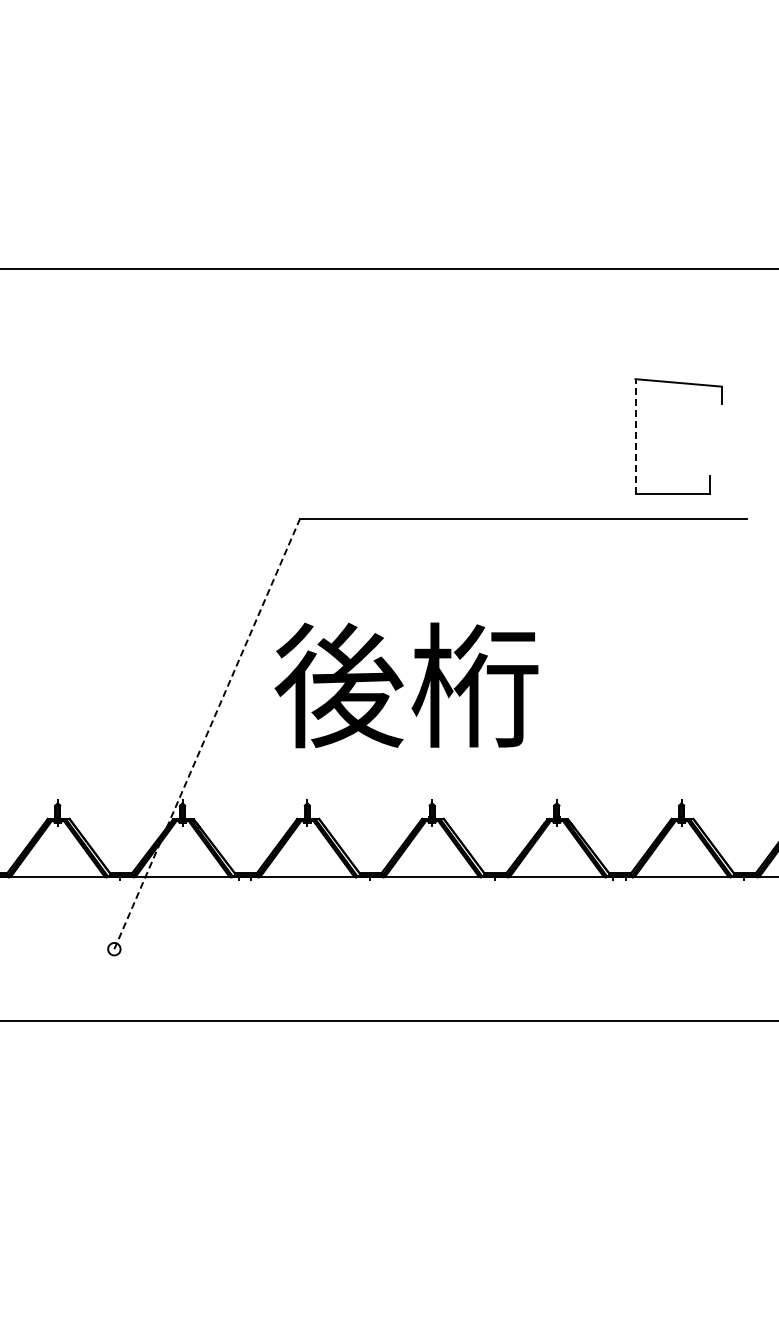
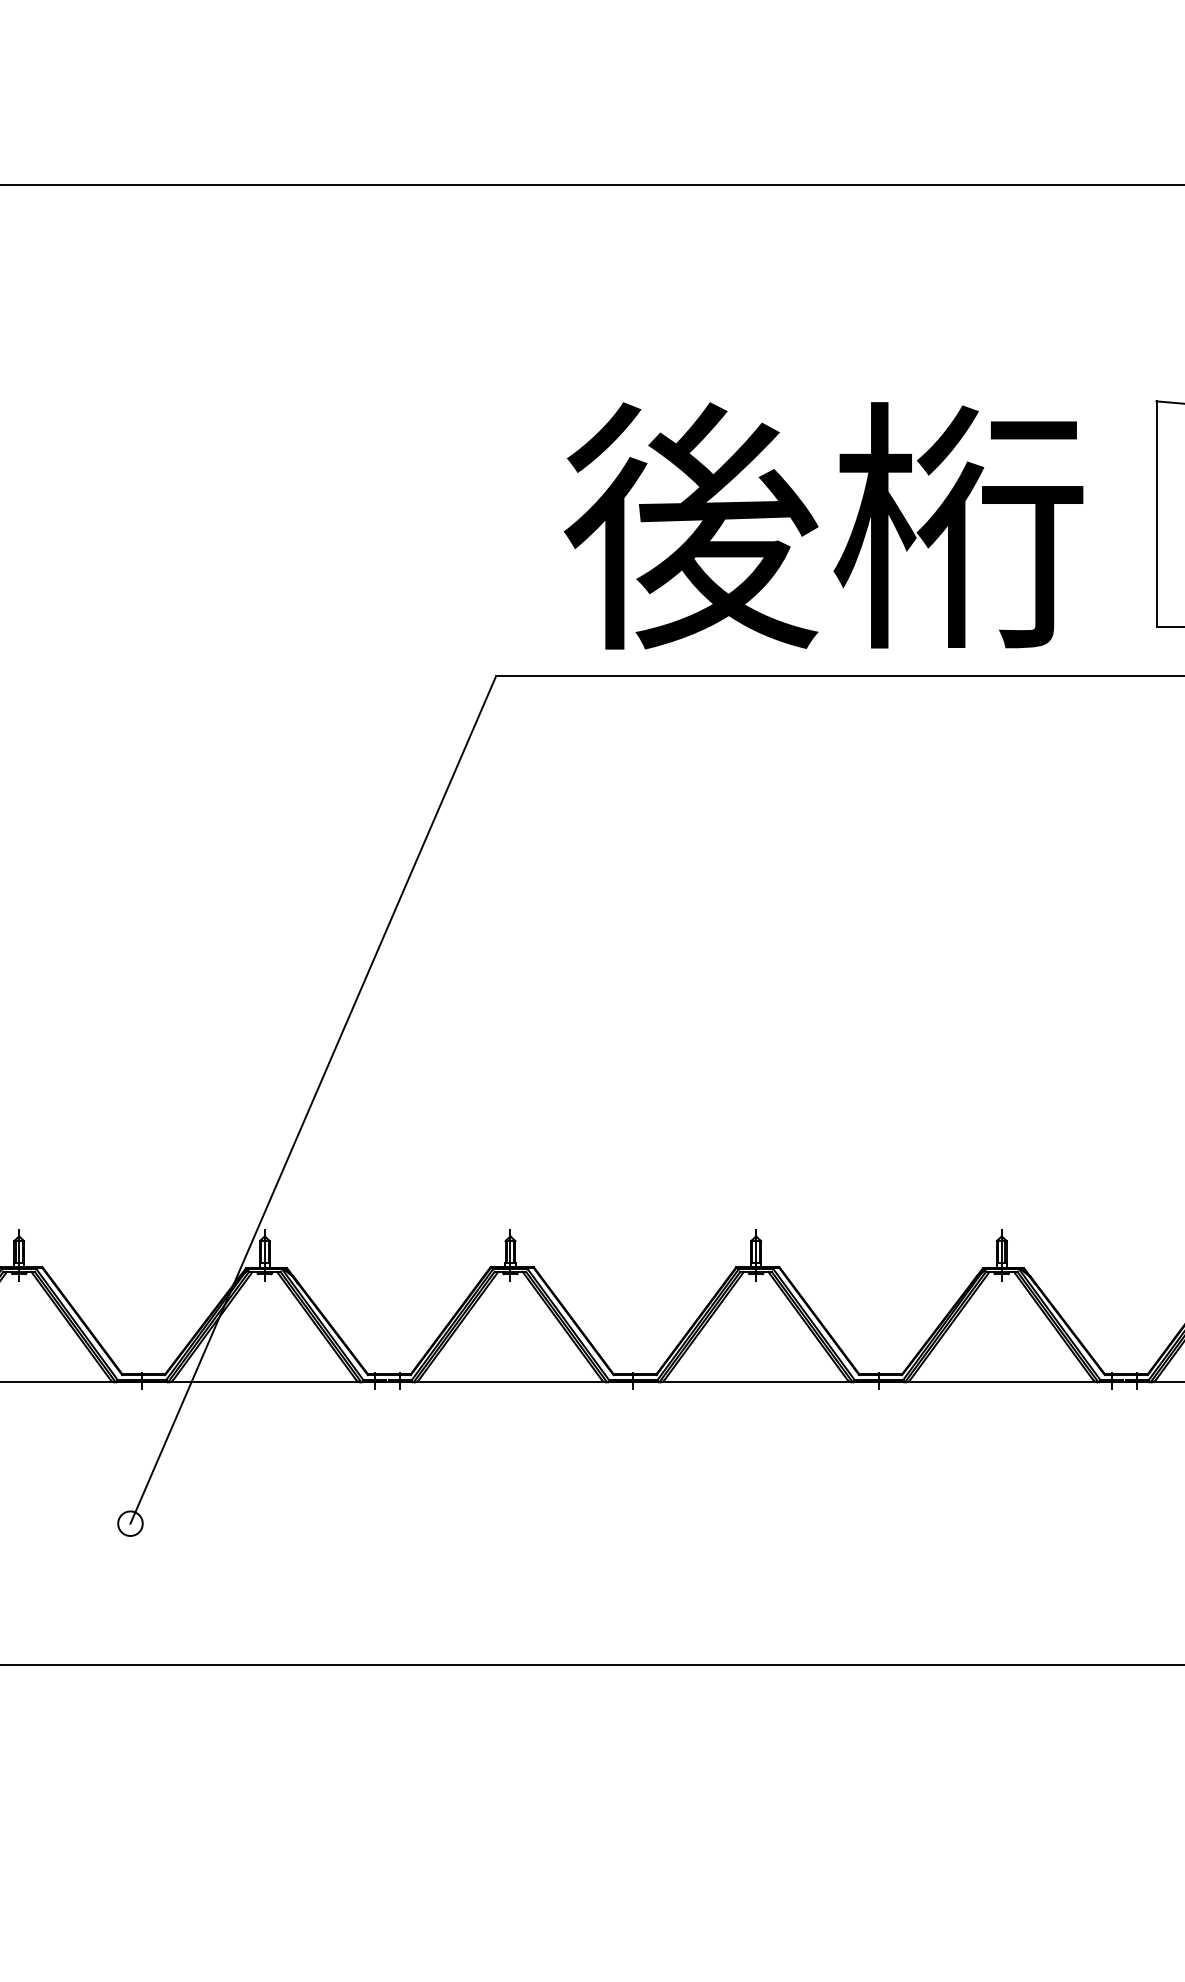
line: (635, 436) -> (1156, 514), dashed -> solid
text: (406, 685) -> (823, 526), moved
line: (207, 733) -> (313, 1098), dashed -> solid

